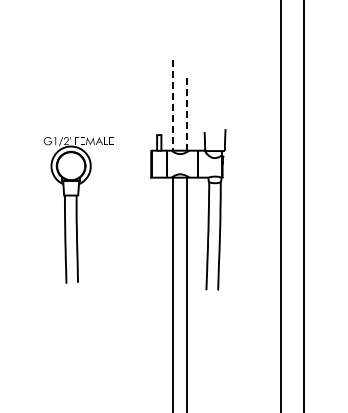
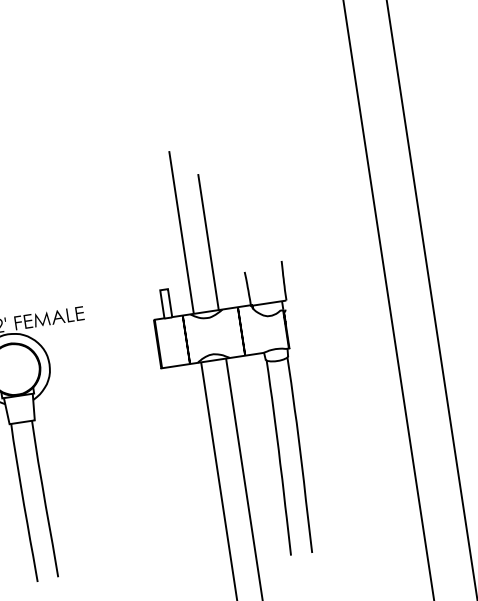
line: (173, 105) -> (181, 232), dashed -> solid
line: (187, 112) -> (208, 241), dashed -> solid

